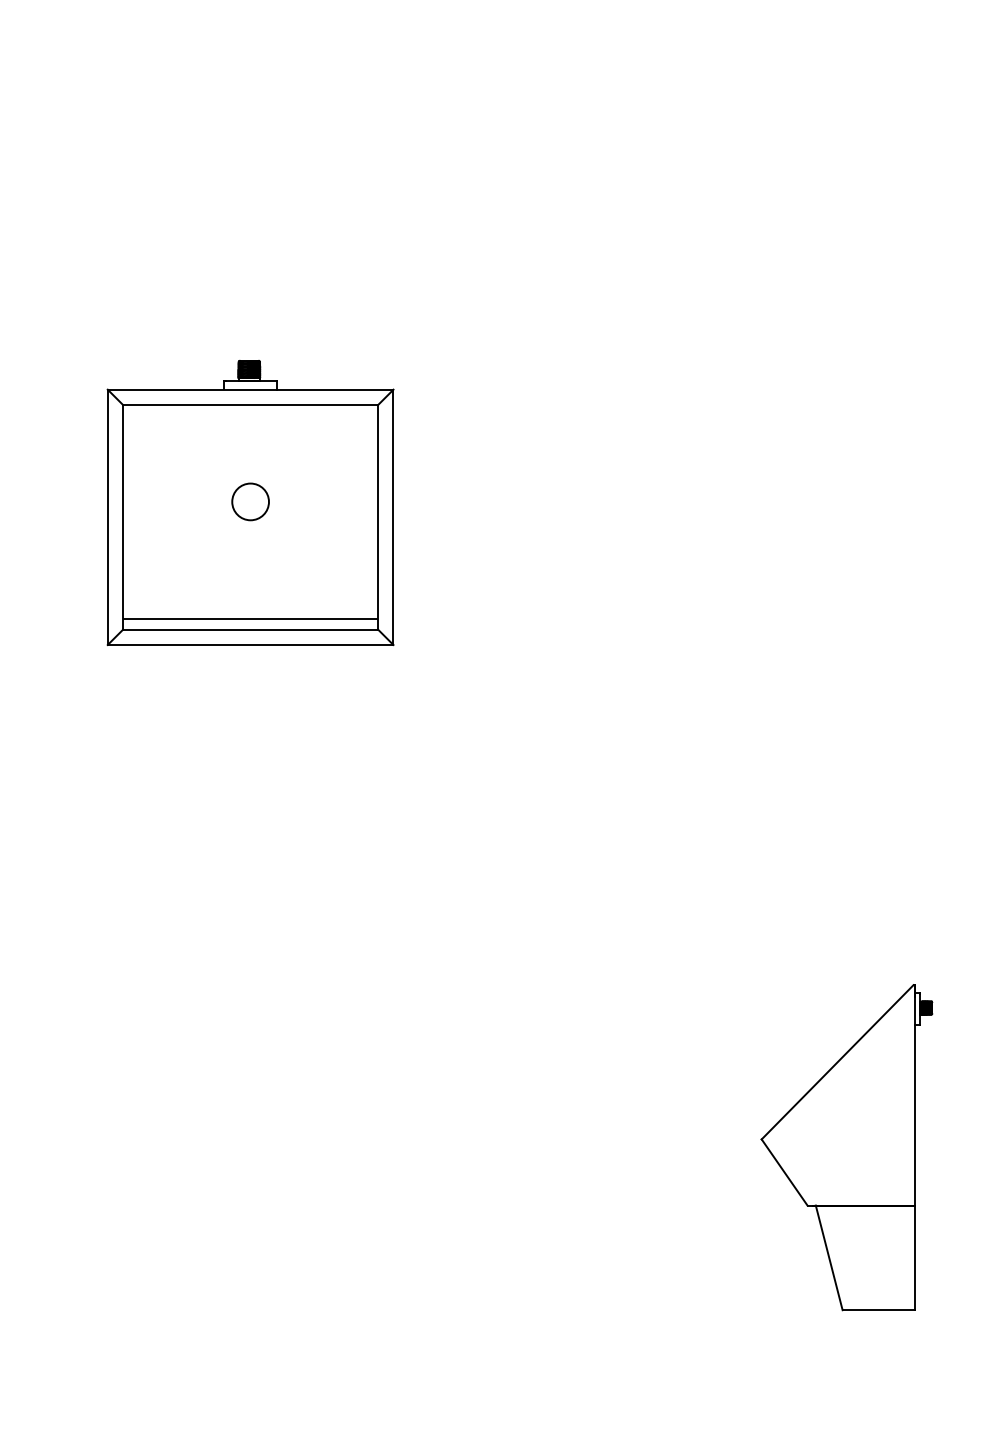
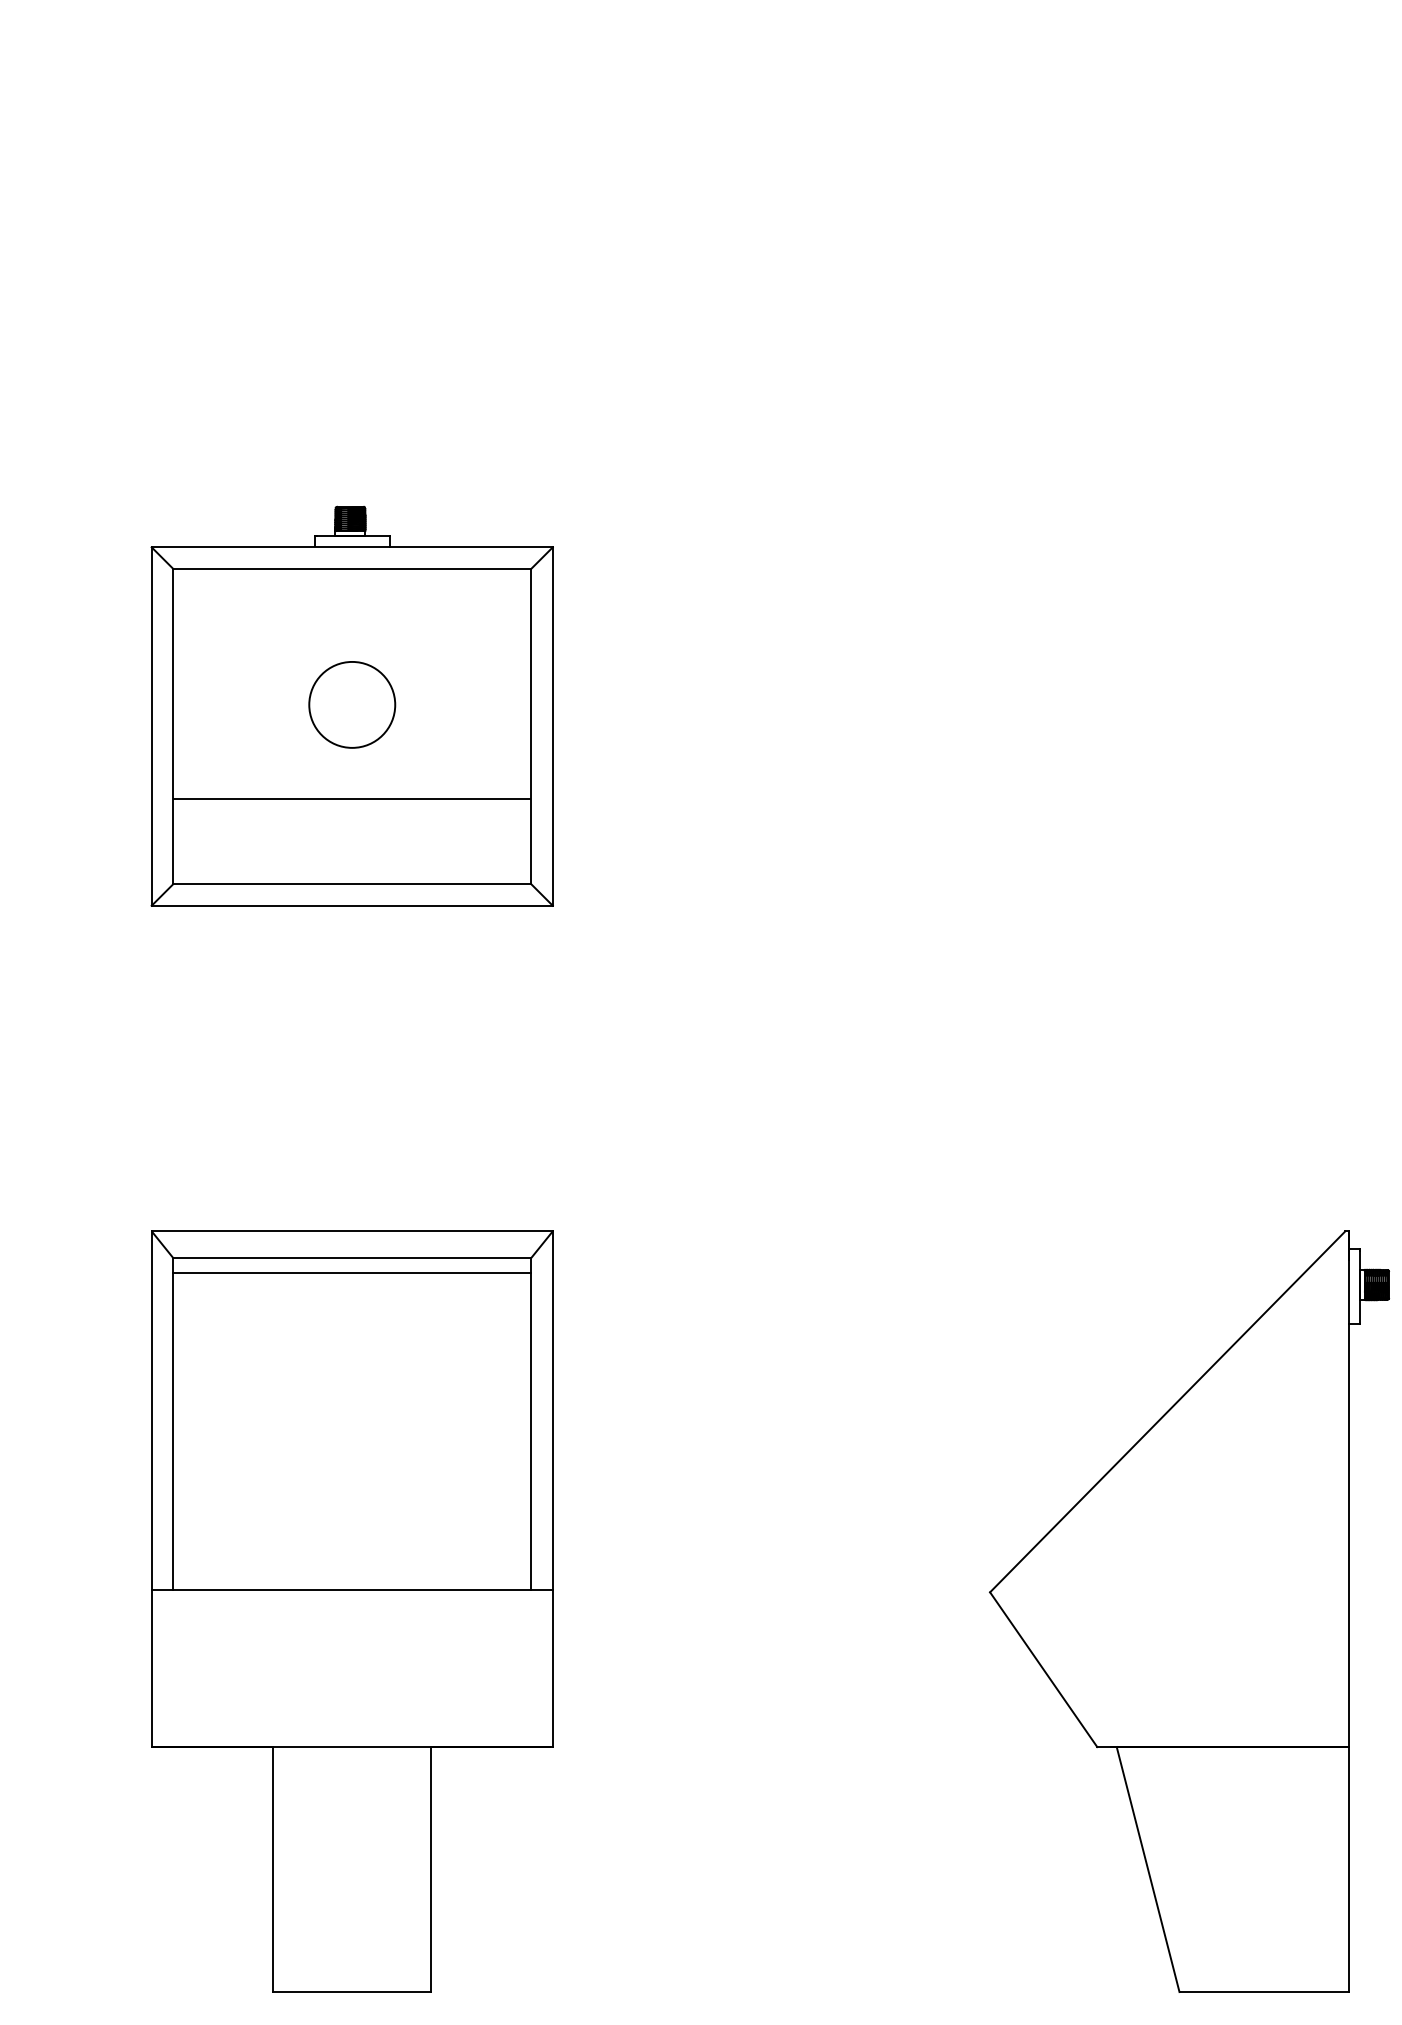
circle: (250, 501) -> (352, 704), size x1.67
line: (250, 619) -> (352, 798), moved
part: (250, 1147) -> (352, 1611), added
part: (846, 1147) -> (1189, 1611), size x1.67

